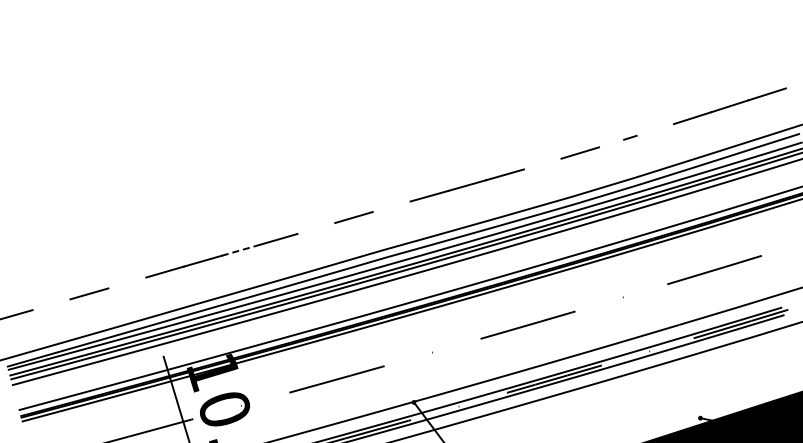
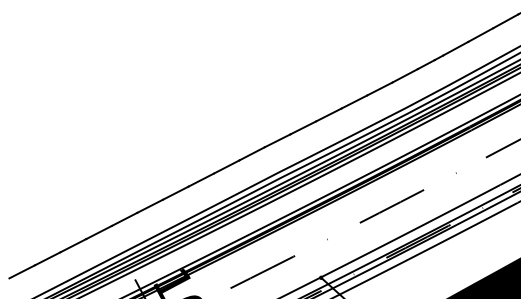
line: (654, 129) -> (455, 48), added
line: (611, 143) -> (426, 64), added
line: (542, 163) -> (379, 88), added
line: (391, 206) -> (277, 140), added
line: (316, 228) -> (226, 166), added
line: (240, 250) -> (175, 193), dashed -> solid
line: (127, 282) -> (99, 232), added
line: (51, 304) -> (47, 258), added

